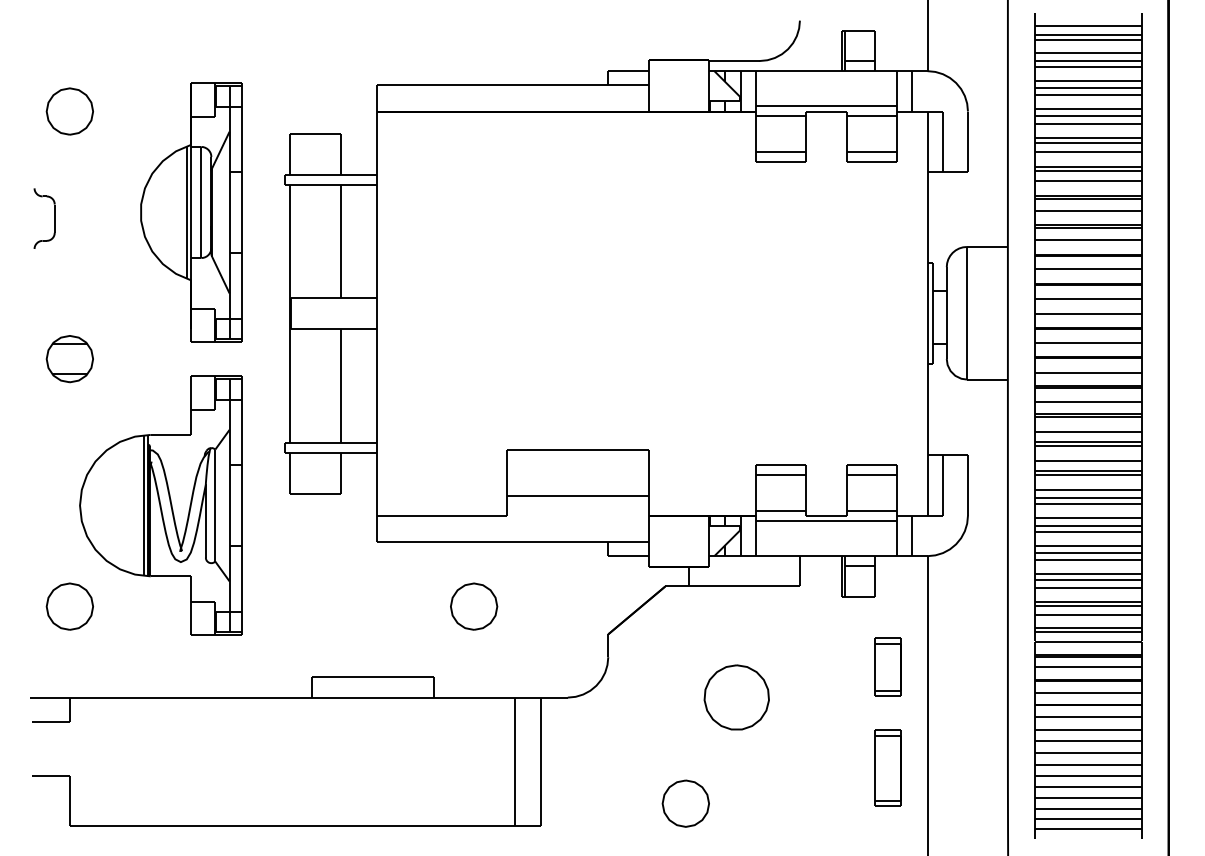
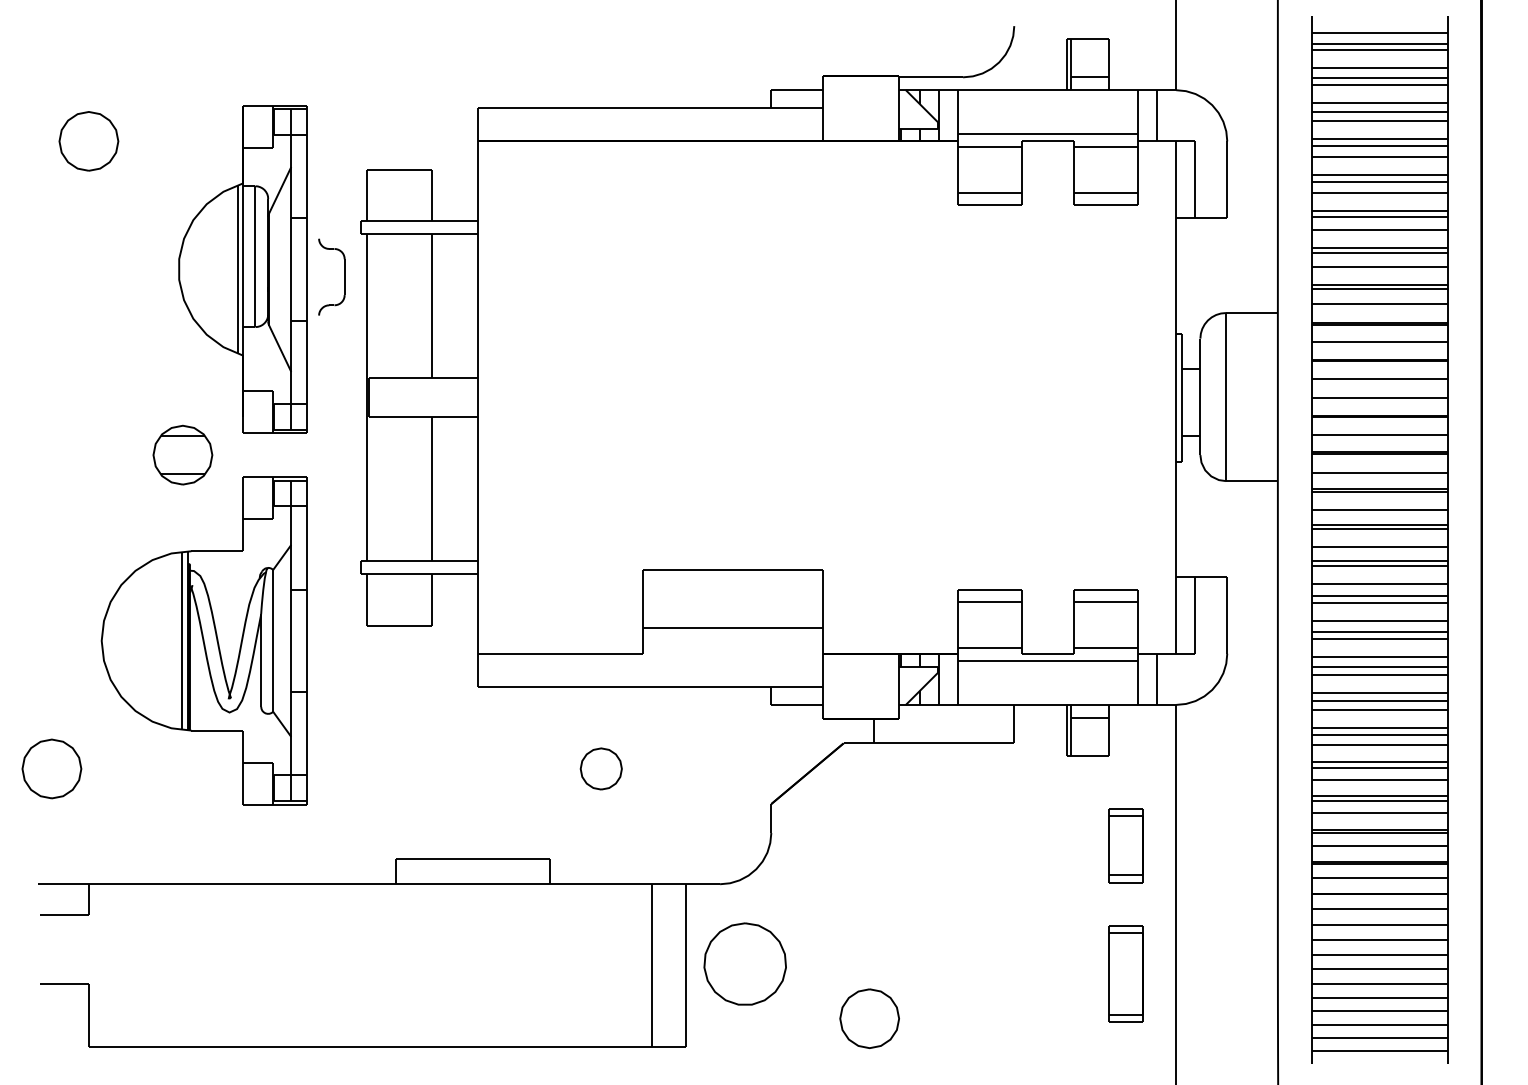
part: (54, 218) -> (344, 276), moved
part: (69, 358) -> (182, 454), moved
part: (69, 606) -> (51, 768), moved
part: (474, 606) -> (601, 768), size x0.7
part: (736, 697) -> (744, 963), moved

